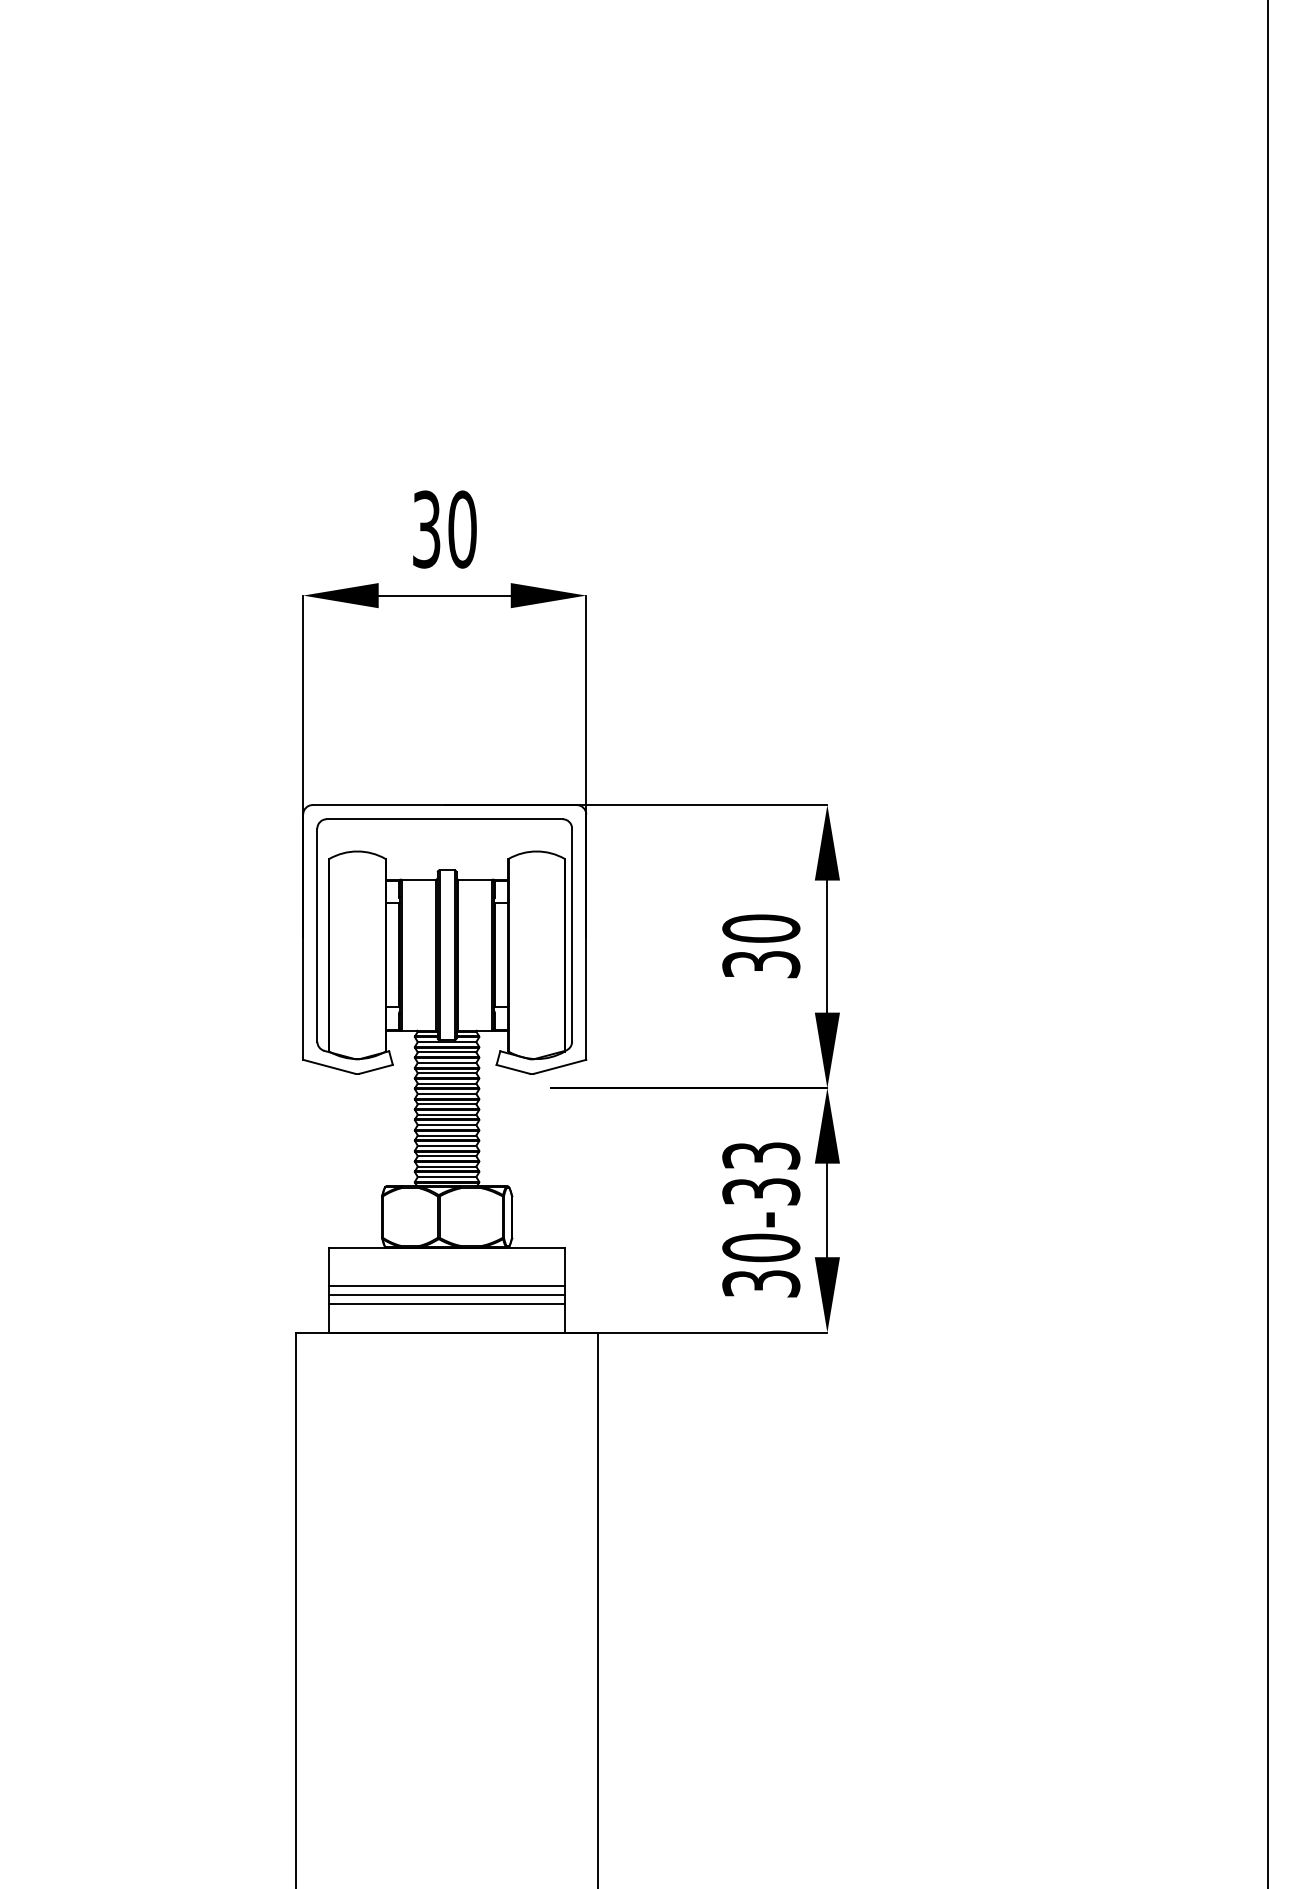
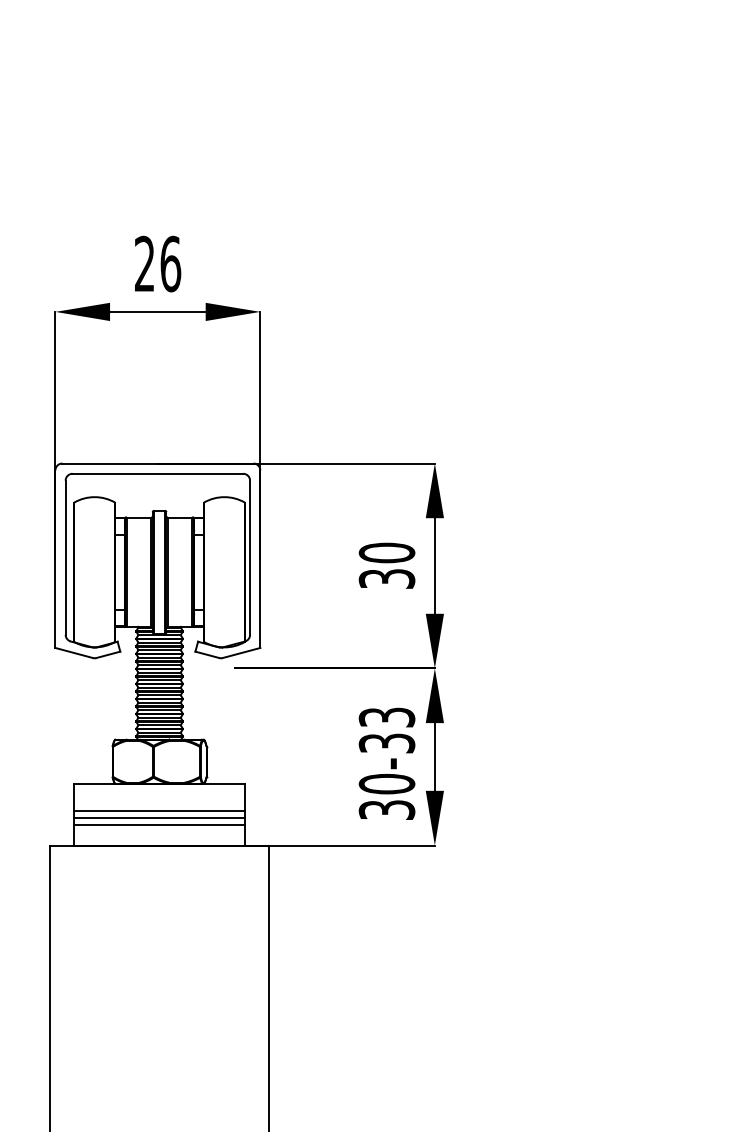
text: (444, 529) -> (157, 264), 30 -> 26

